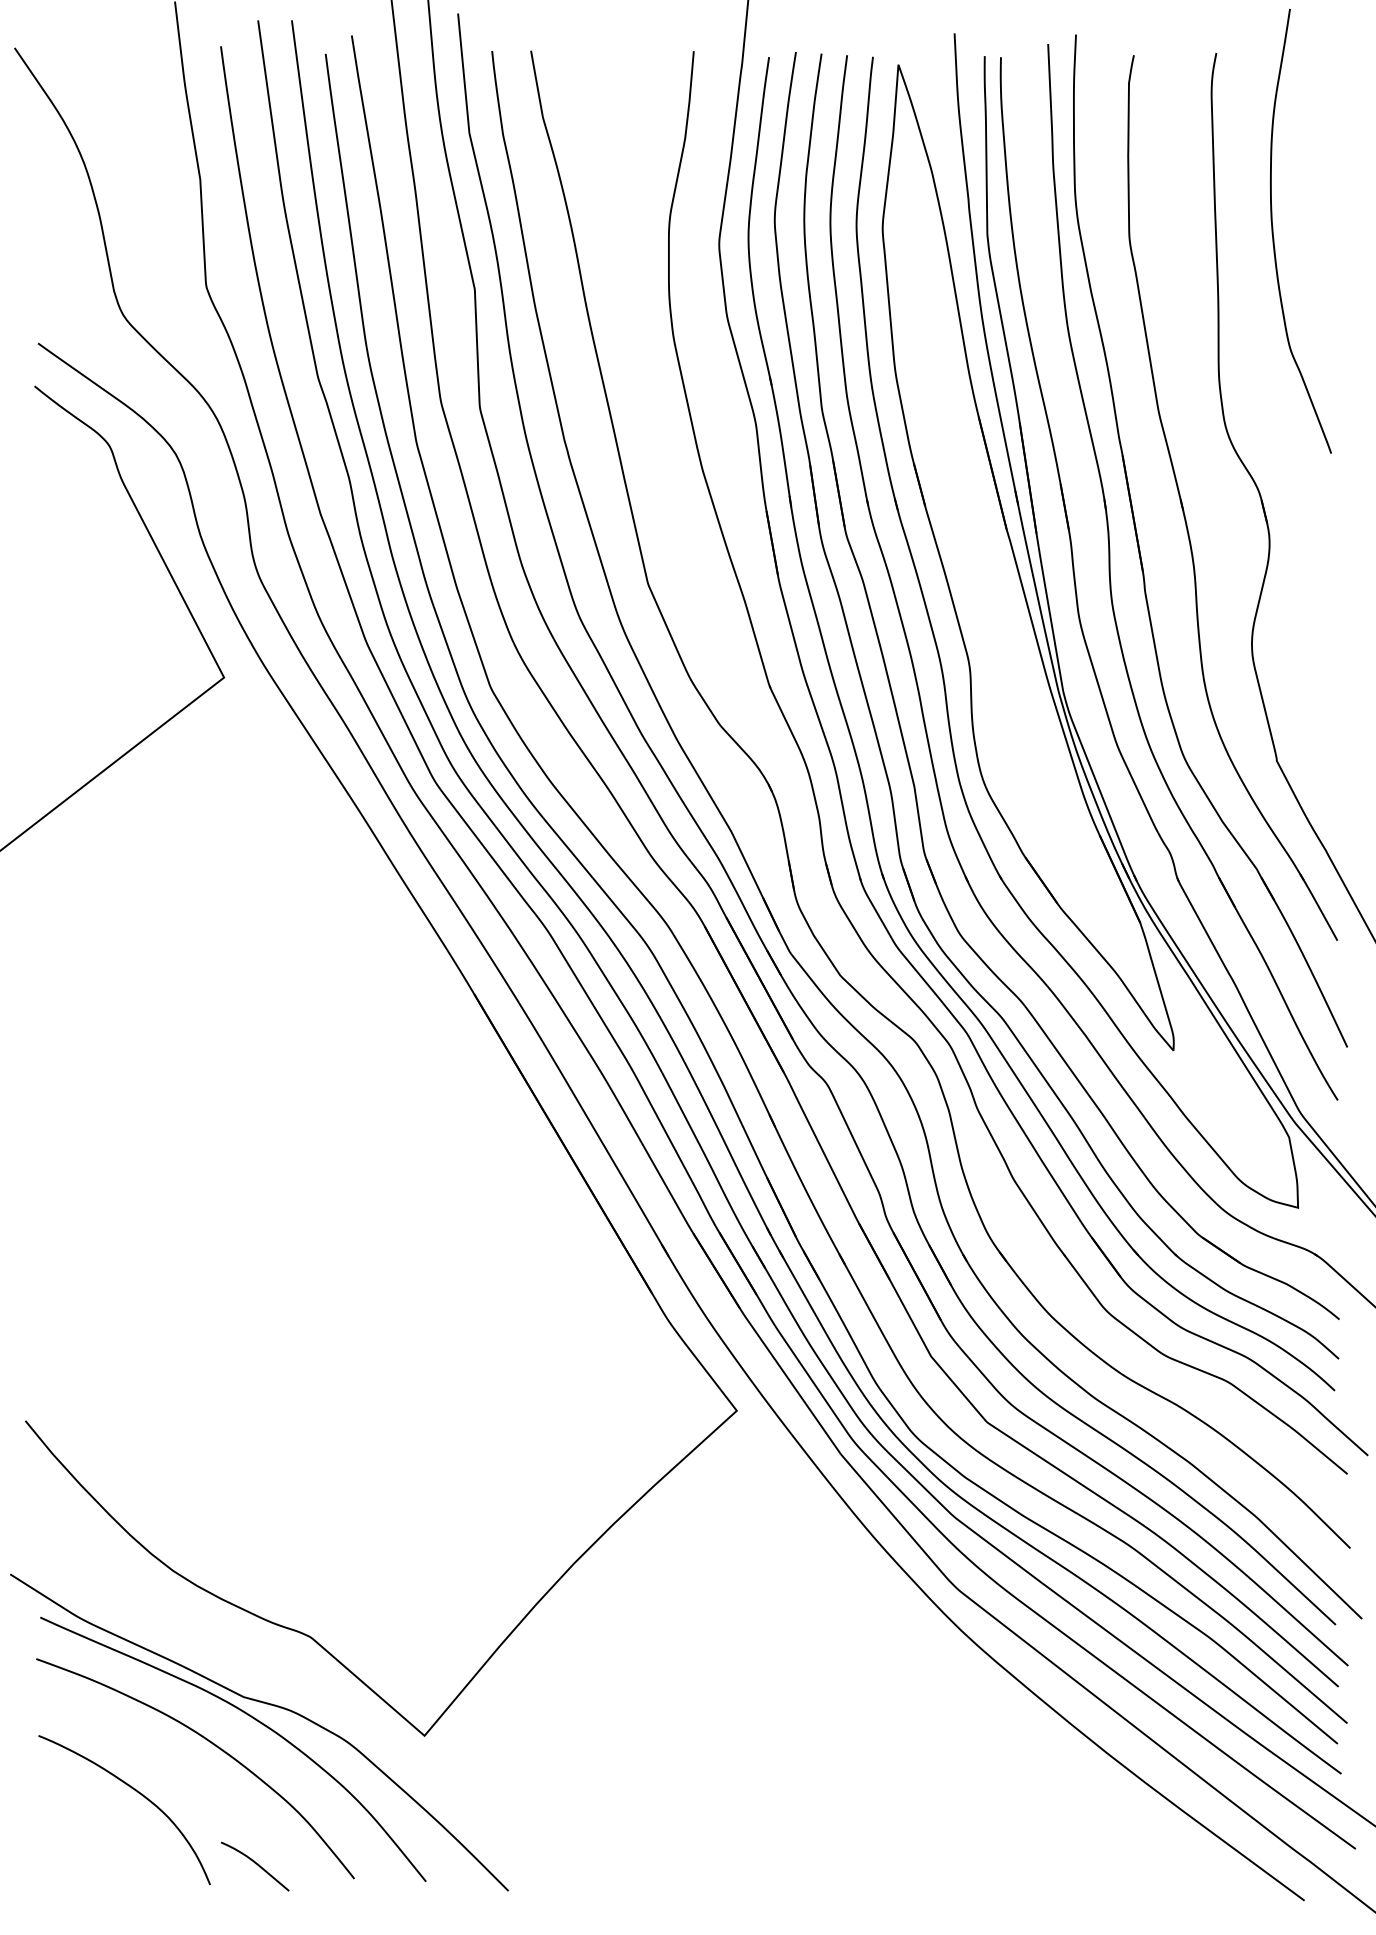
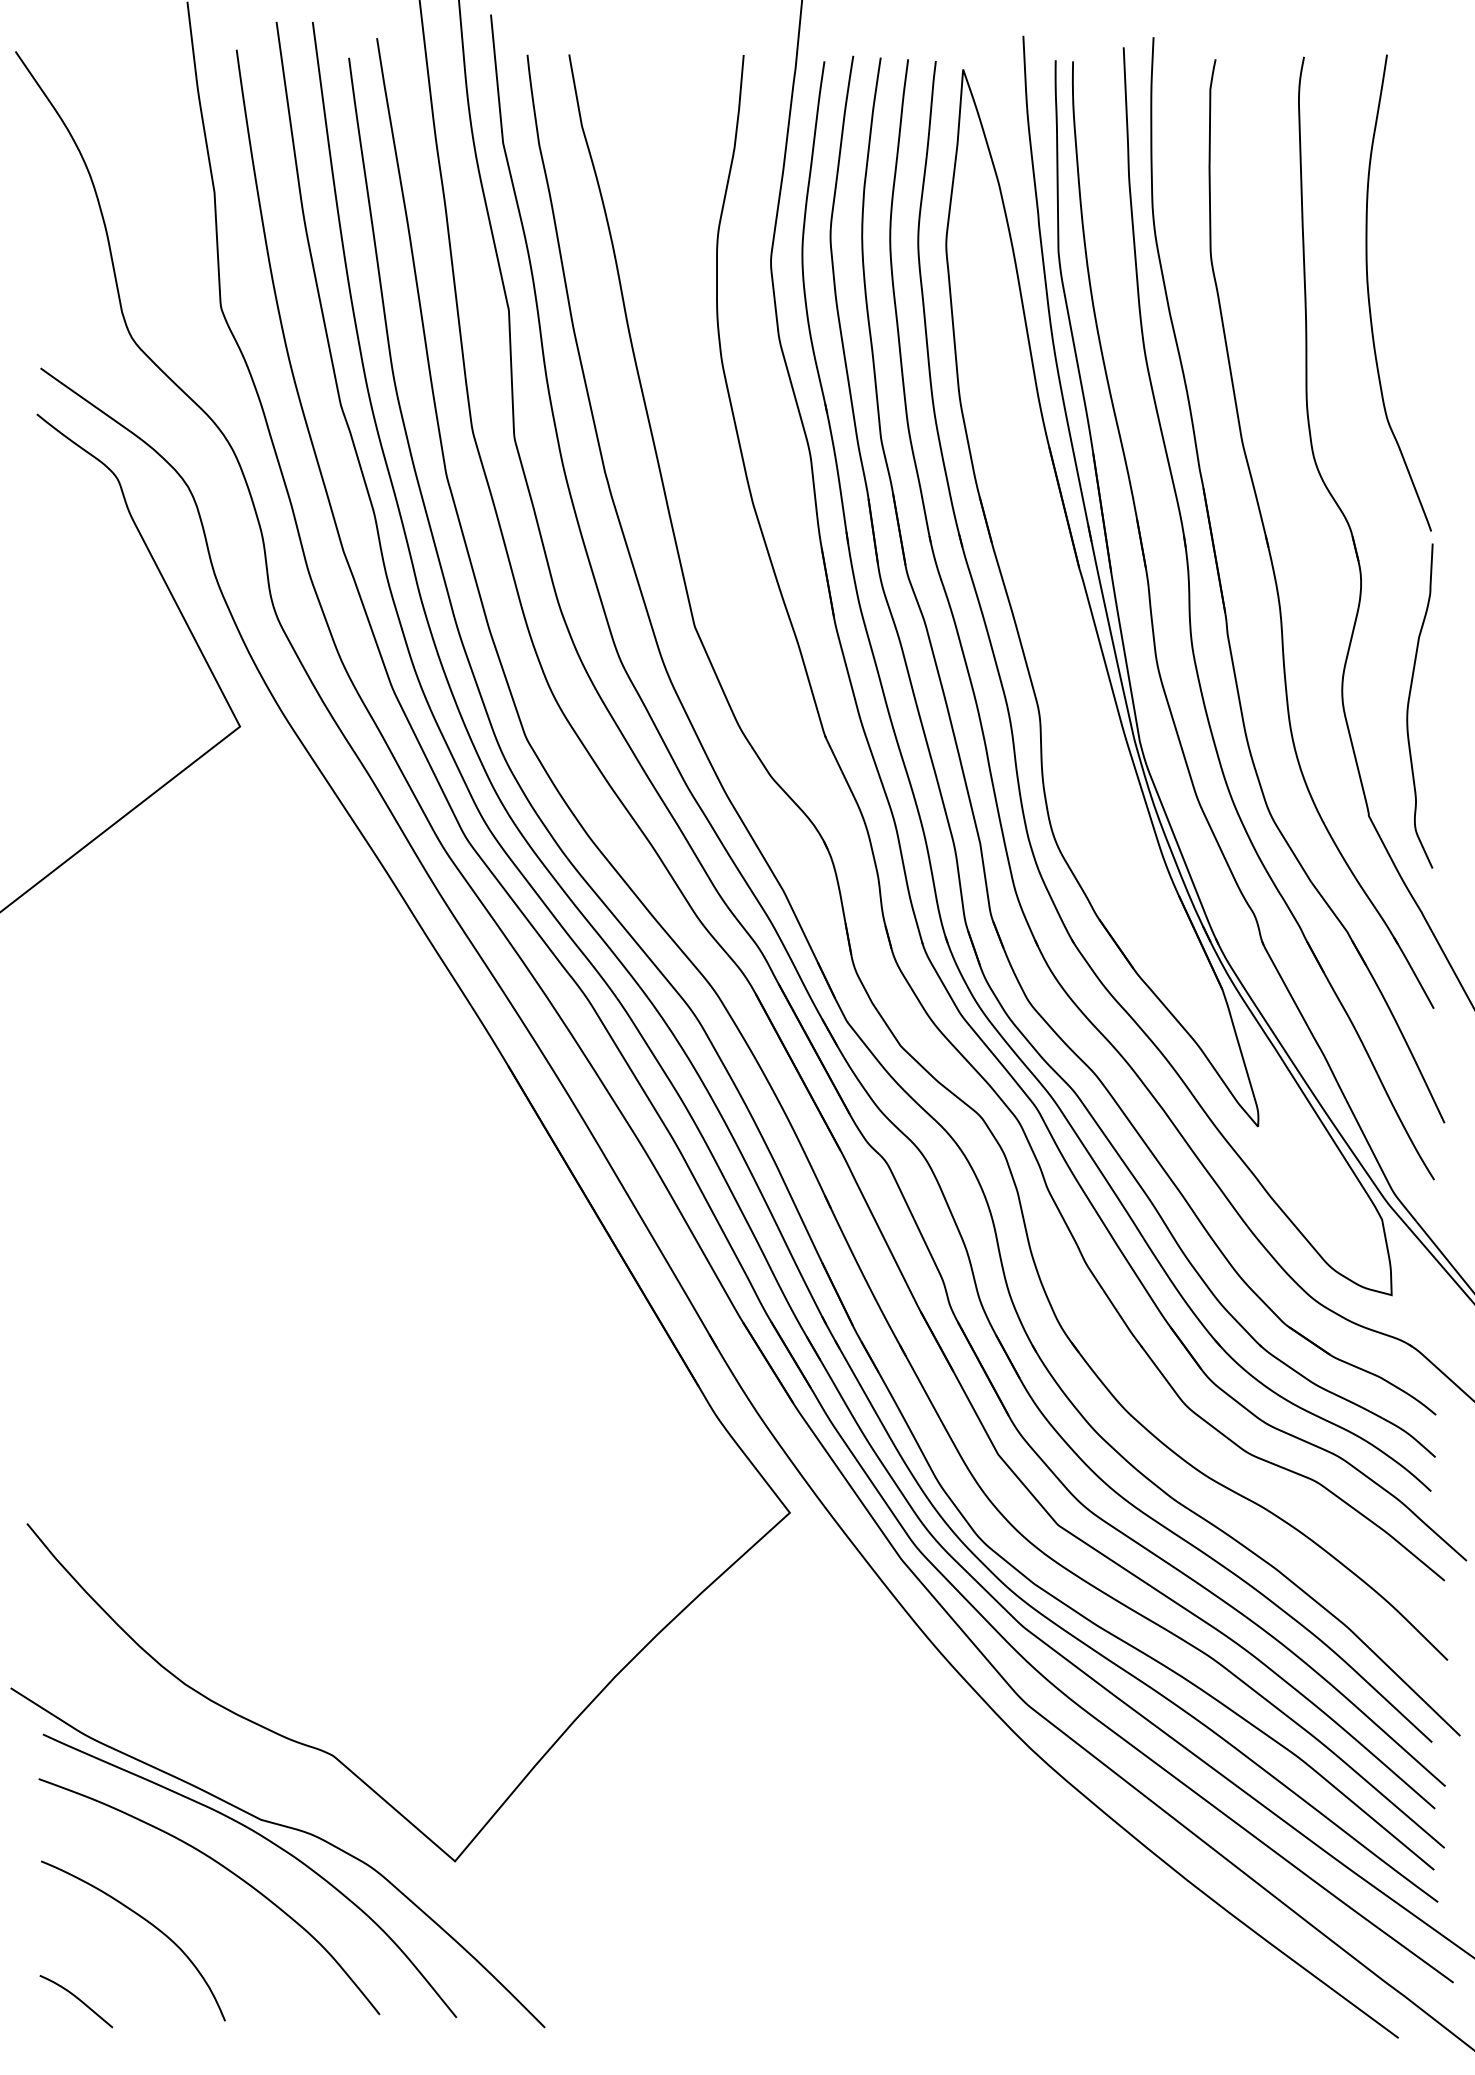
curve: (1273, 230) -> (1369, 292), moved
curve: (1314, 656) -> (1409, 704), added
curve: (256, 1864) -> (77, 1999), moved

